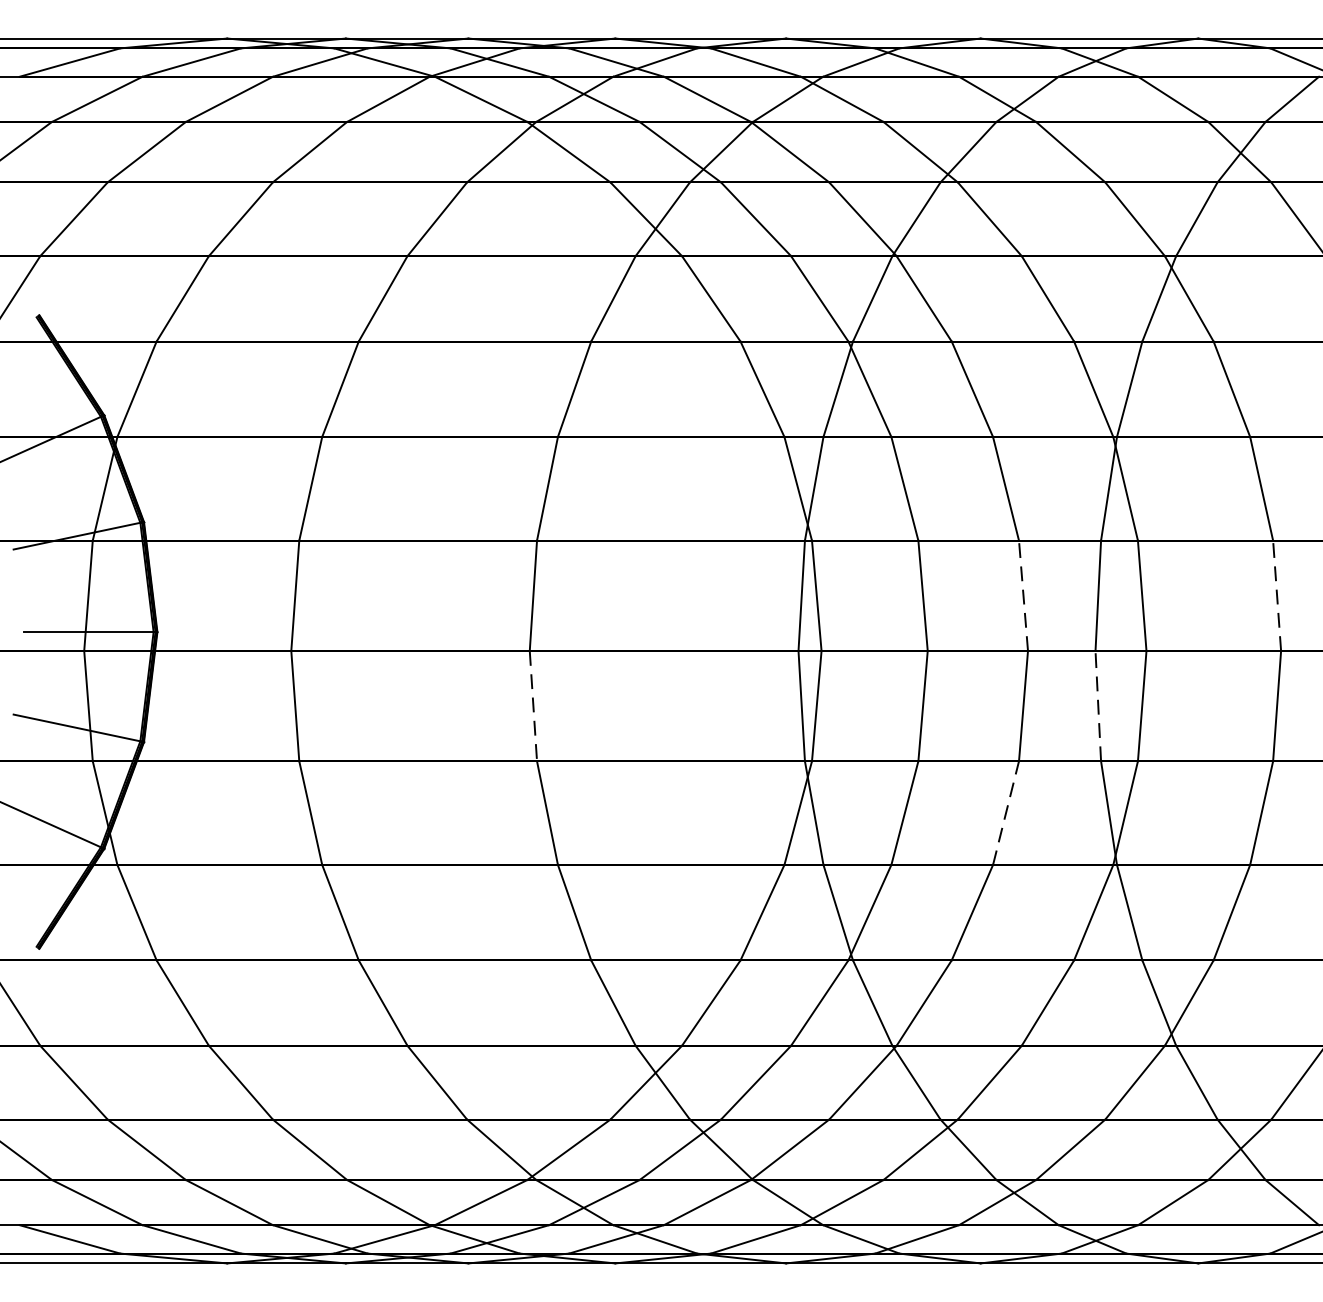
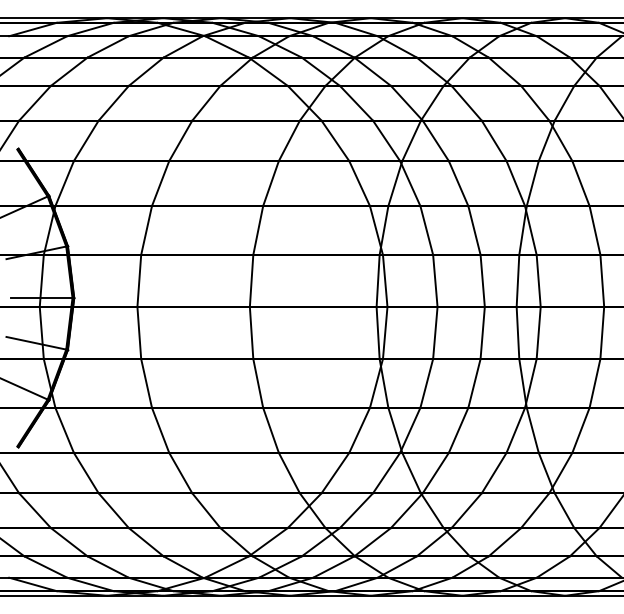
line: (1023, 594) -> (482, 280), dashed -> solid
line: (1277, 594) -> (602, 280), dashed -> solid
line: (1097, 705) -> (517, 332), dashed -> solid
line: (533, 707) -> (251, 333), dashed -> solid
line: (1006, 811) -> (474, 382), dashed -> solid

